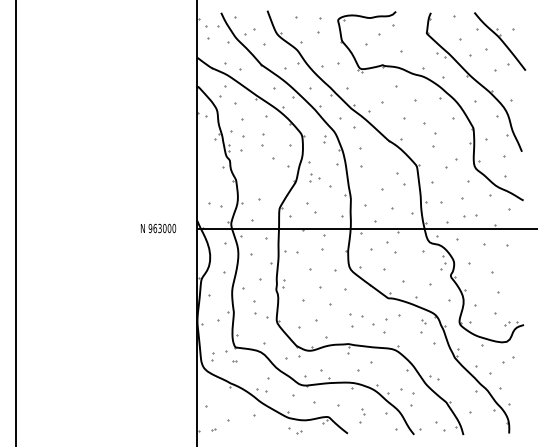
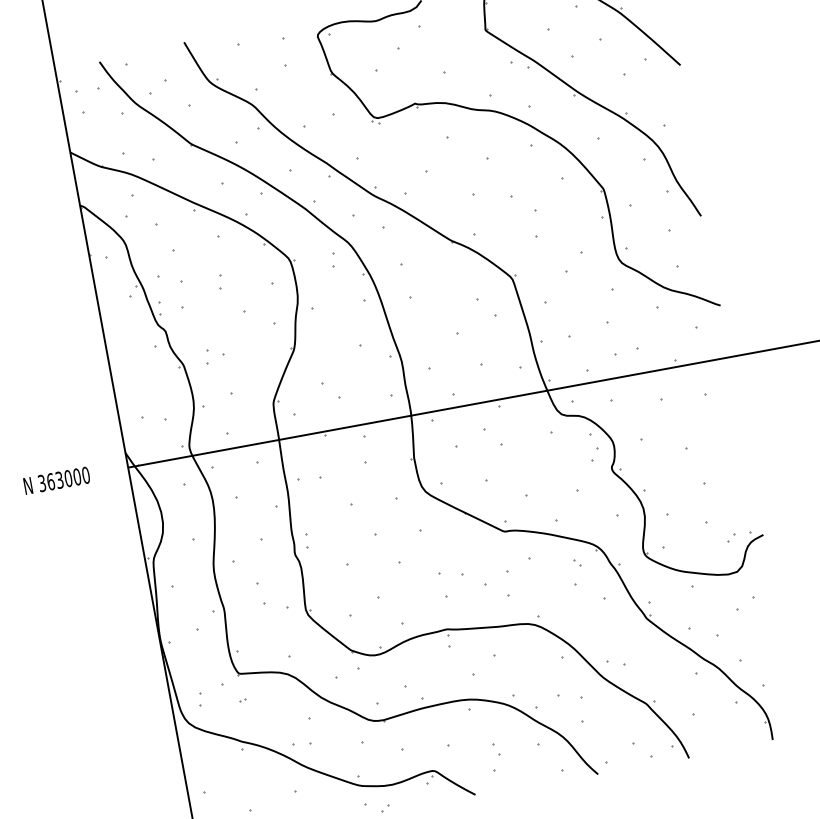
part: (263, 139) -> (220, 281), size x0.62
part: (314, 177) -> (214, 354), moved
text: (150, 228) -> (42, 483), 963000 -> 363000

